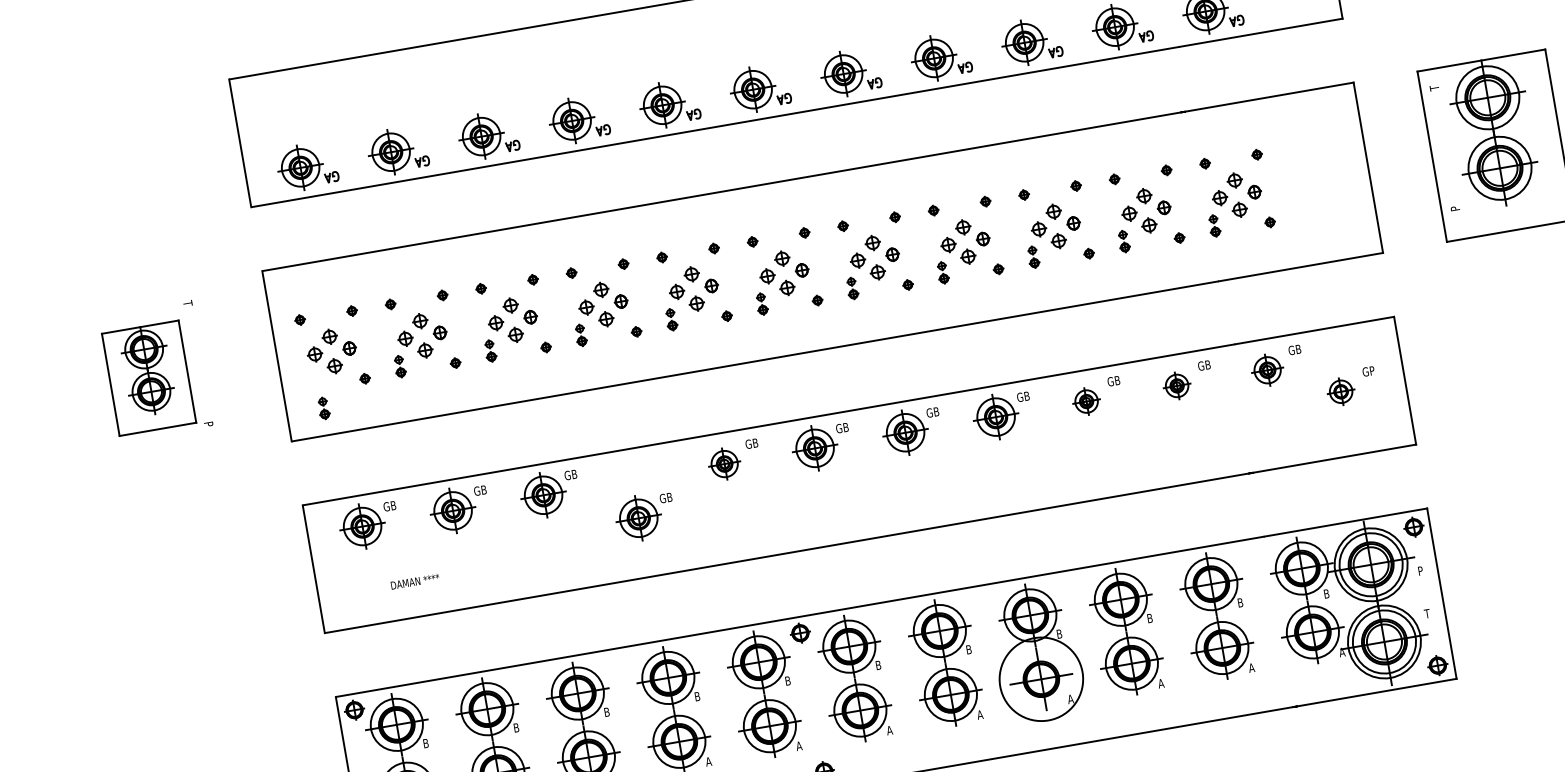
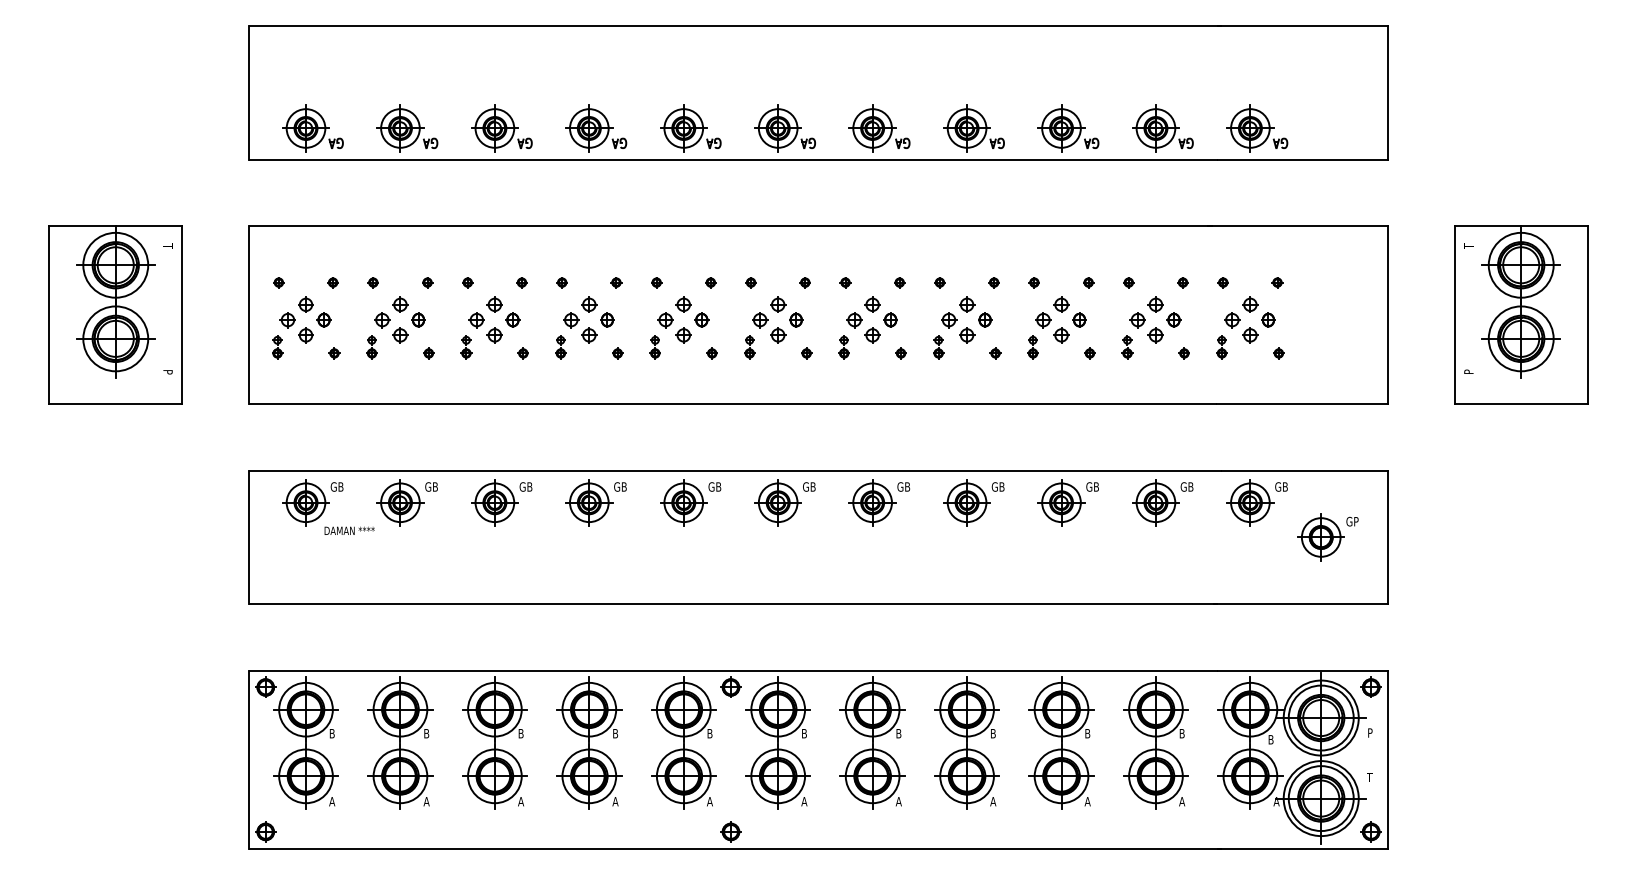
part: (1267, 369) -> (1250, 502), size x1.43
part: (148, 377) -> (115, 314), size x1.67
part: (1176, 385) -> (1155, 502), size x1.67
part: (1340, 391) -> (1320, 537), size x1.67
part: (1086, 401) -> (1061, 502), size x1.67
part: (323, 408) -> (277, 347), moved
part: (724, 463) -> (683, 502), size x1.43
part: (644, 517) -> (595, 502), moved
text: (414, 581) -> (349, 530), moved
circle: (1040, 679) -> (966, 776), size x0.62

